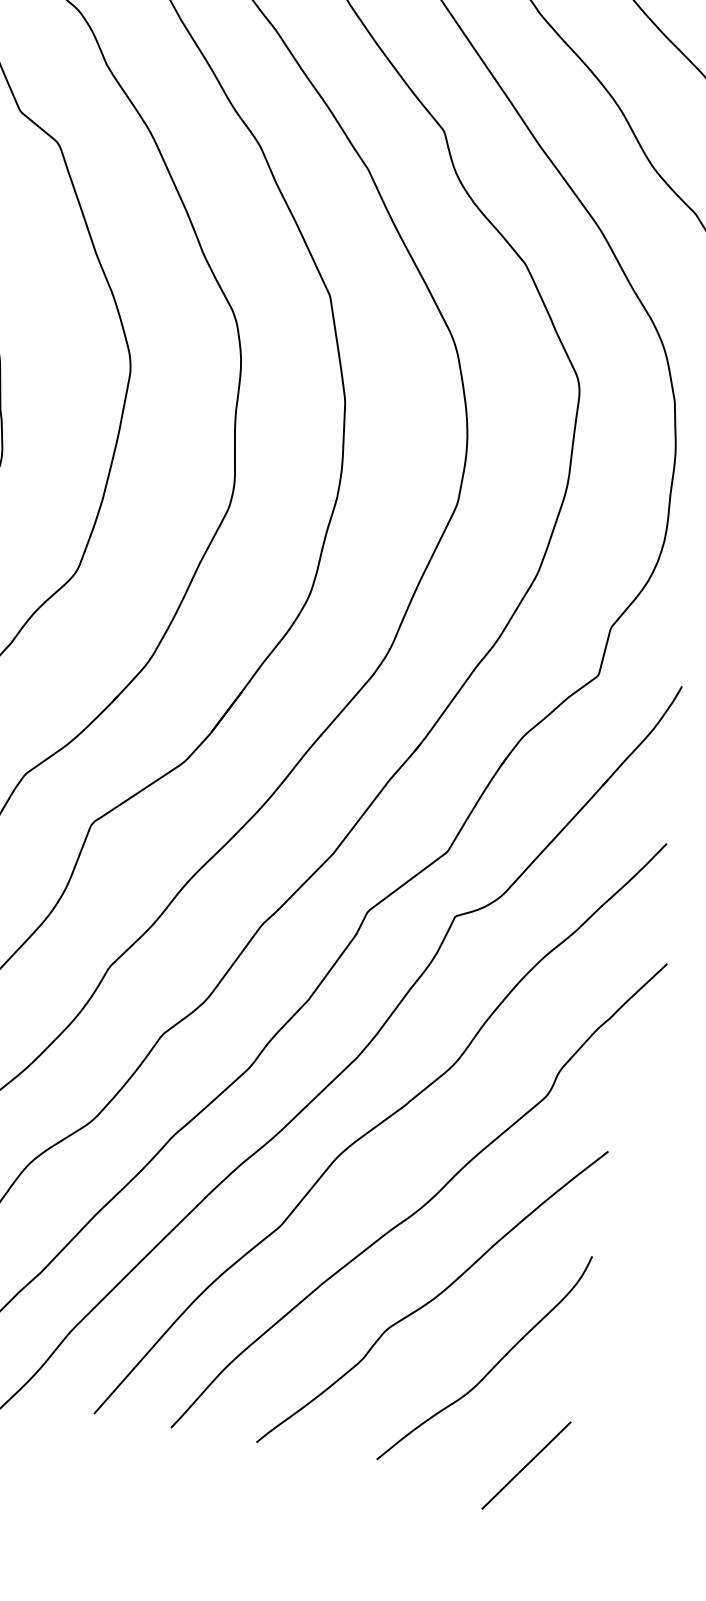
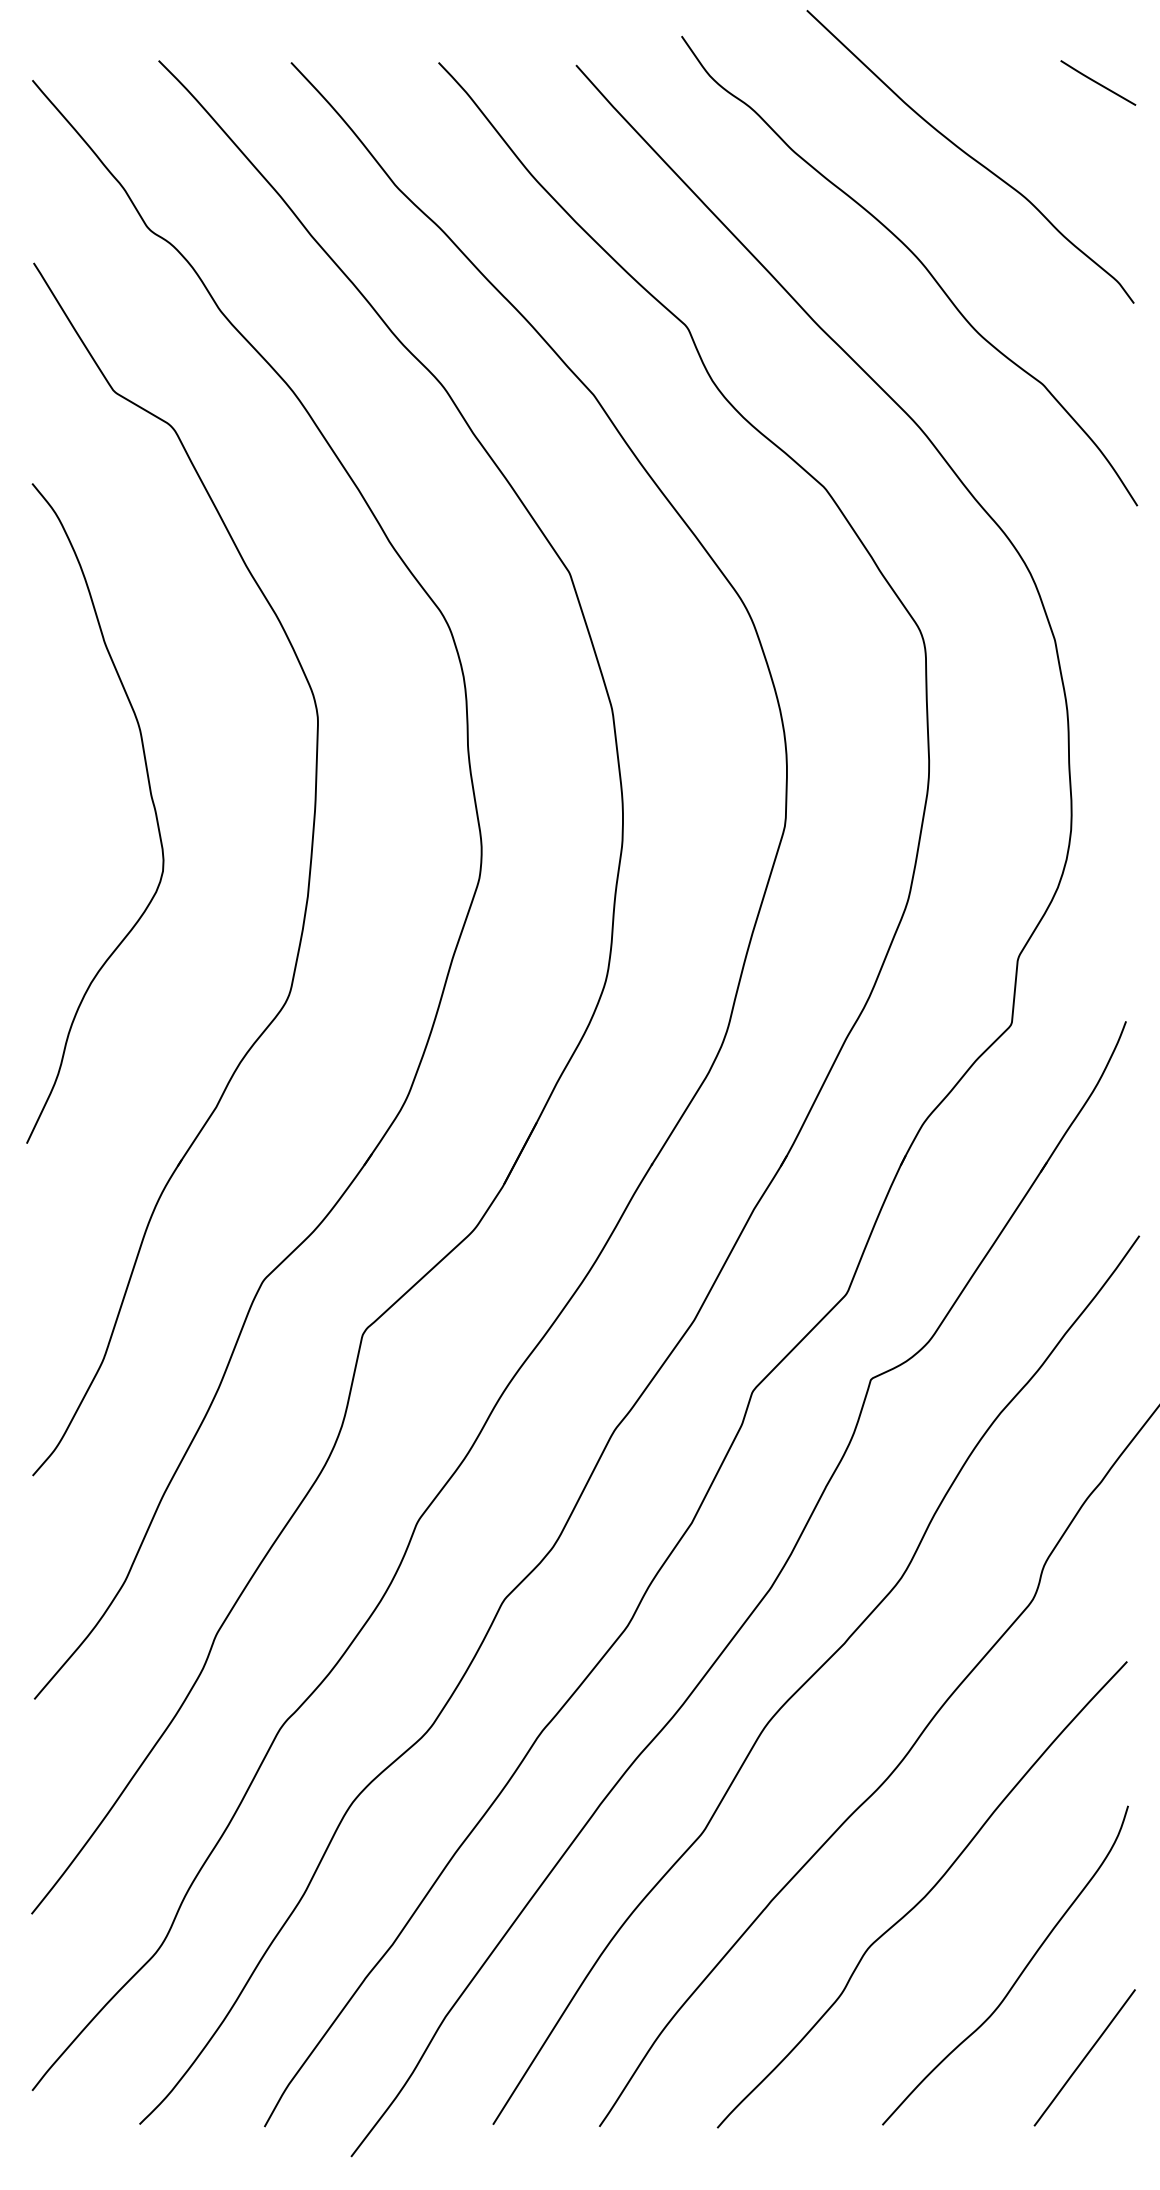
line: (526, 1465) -> (1084, 2057), moved

